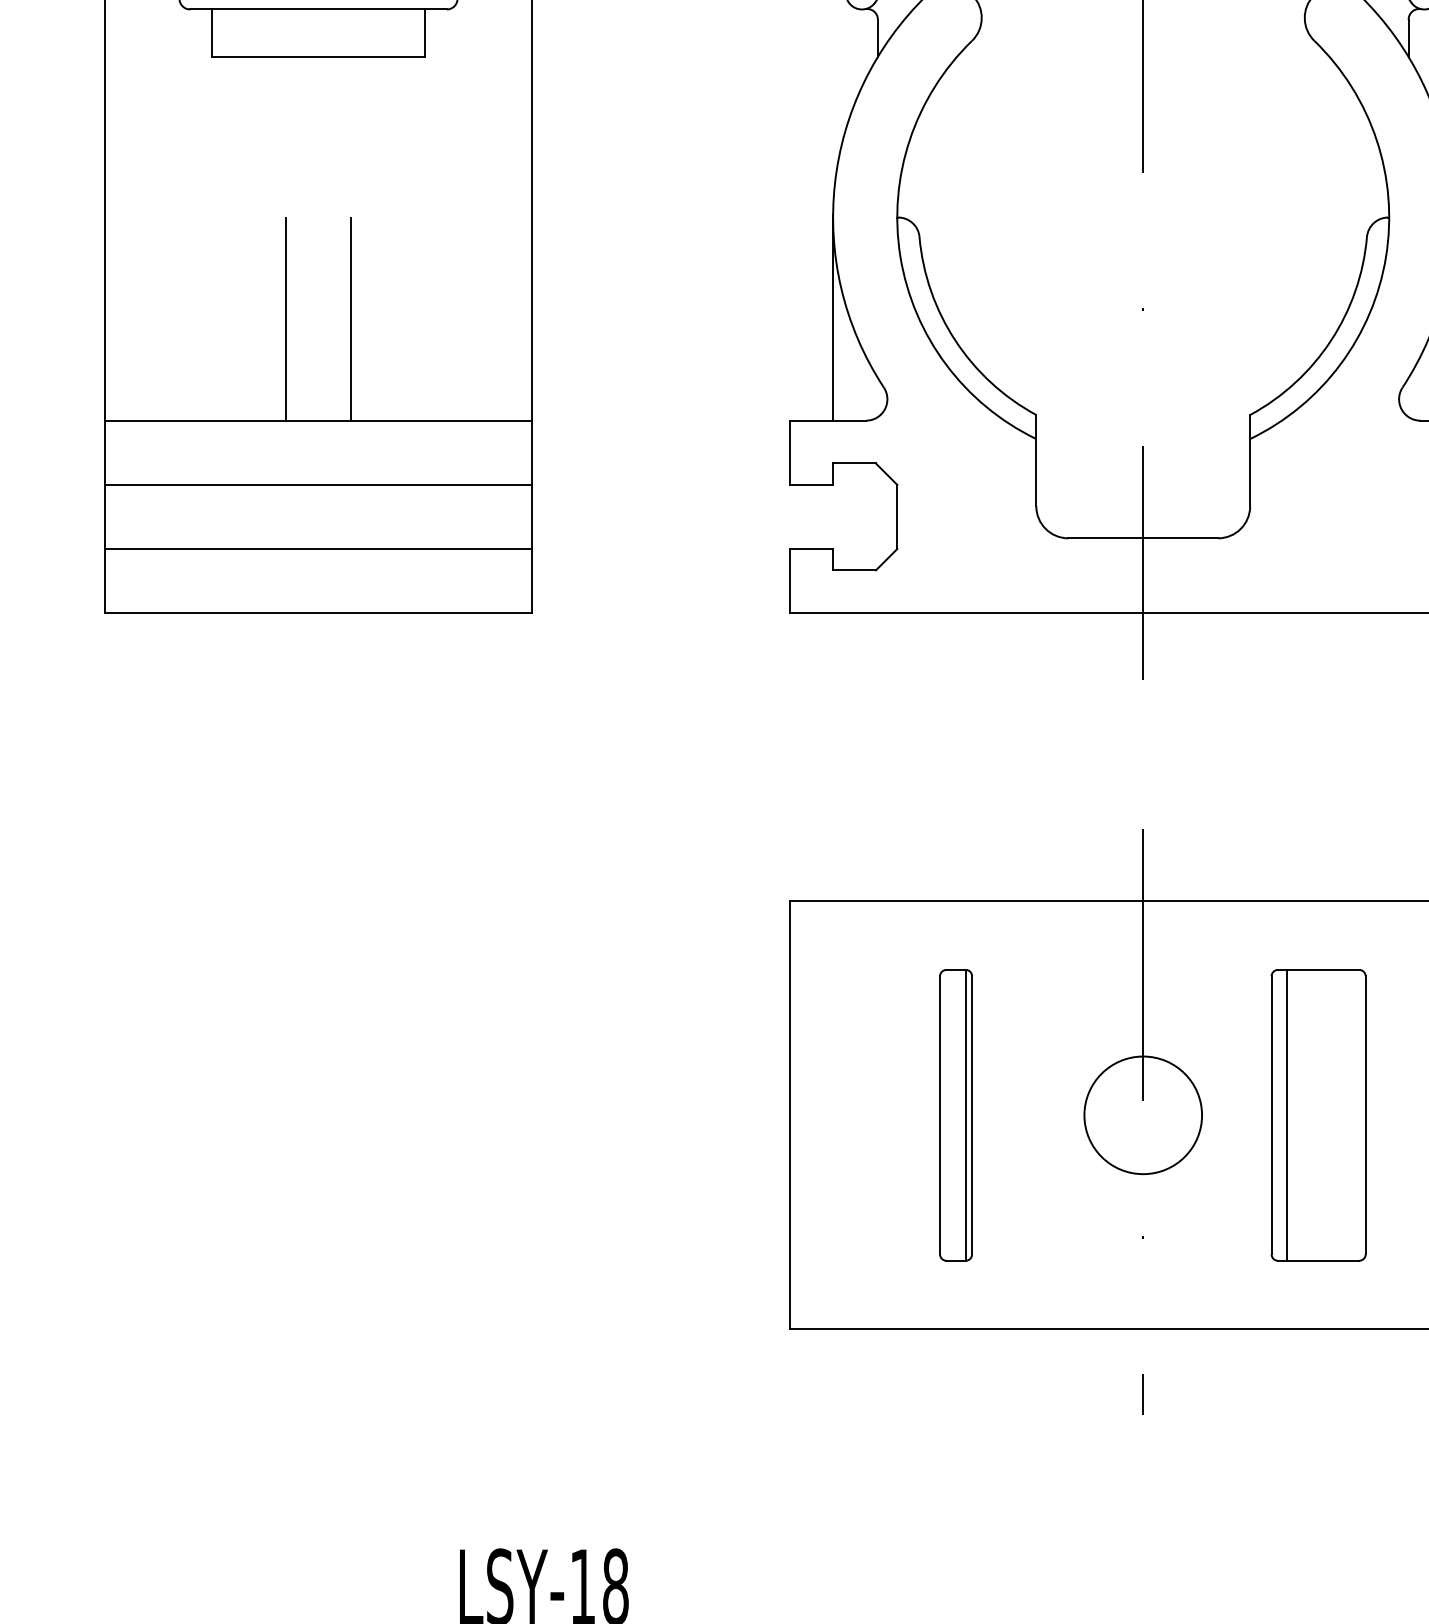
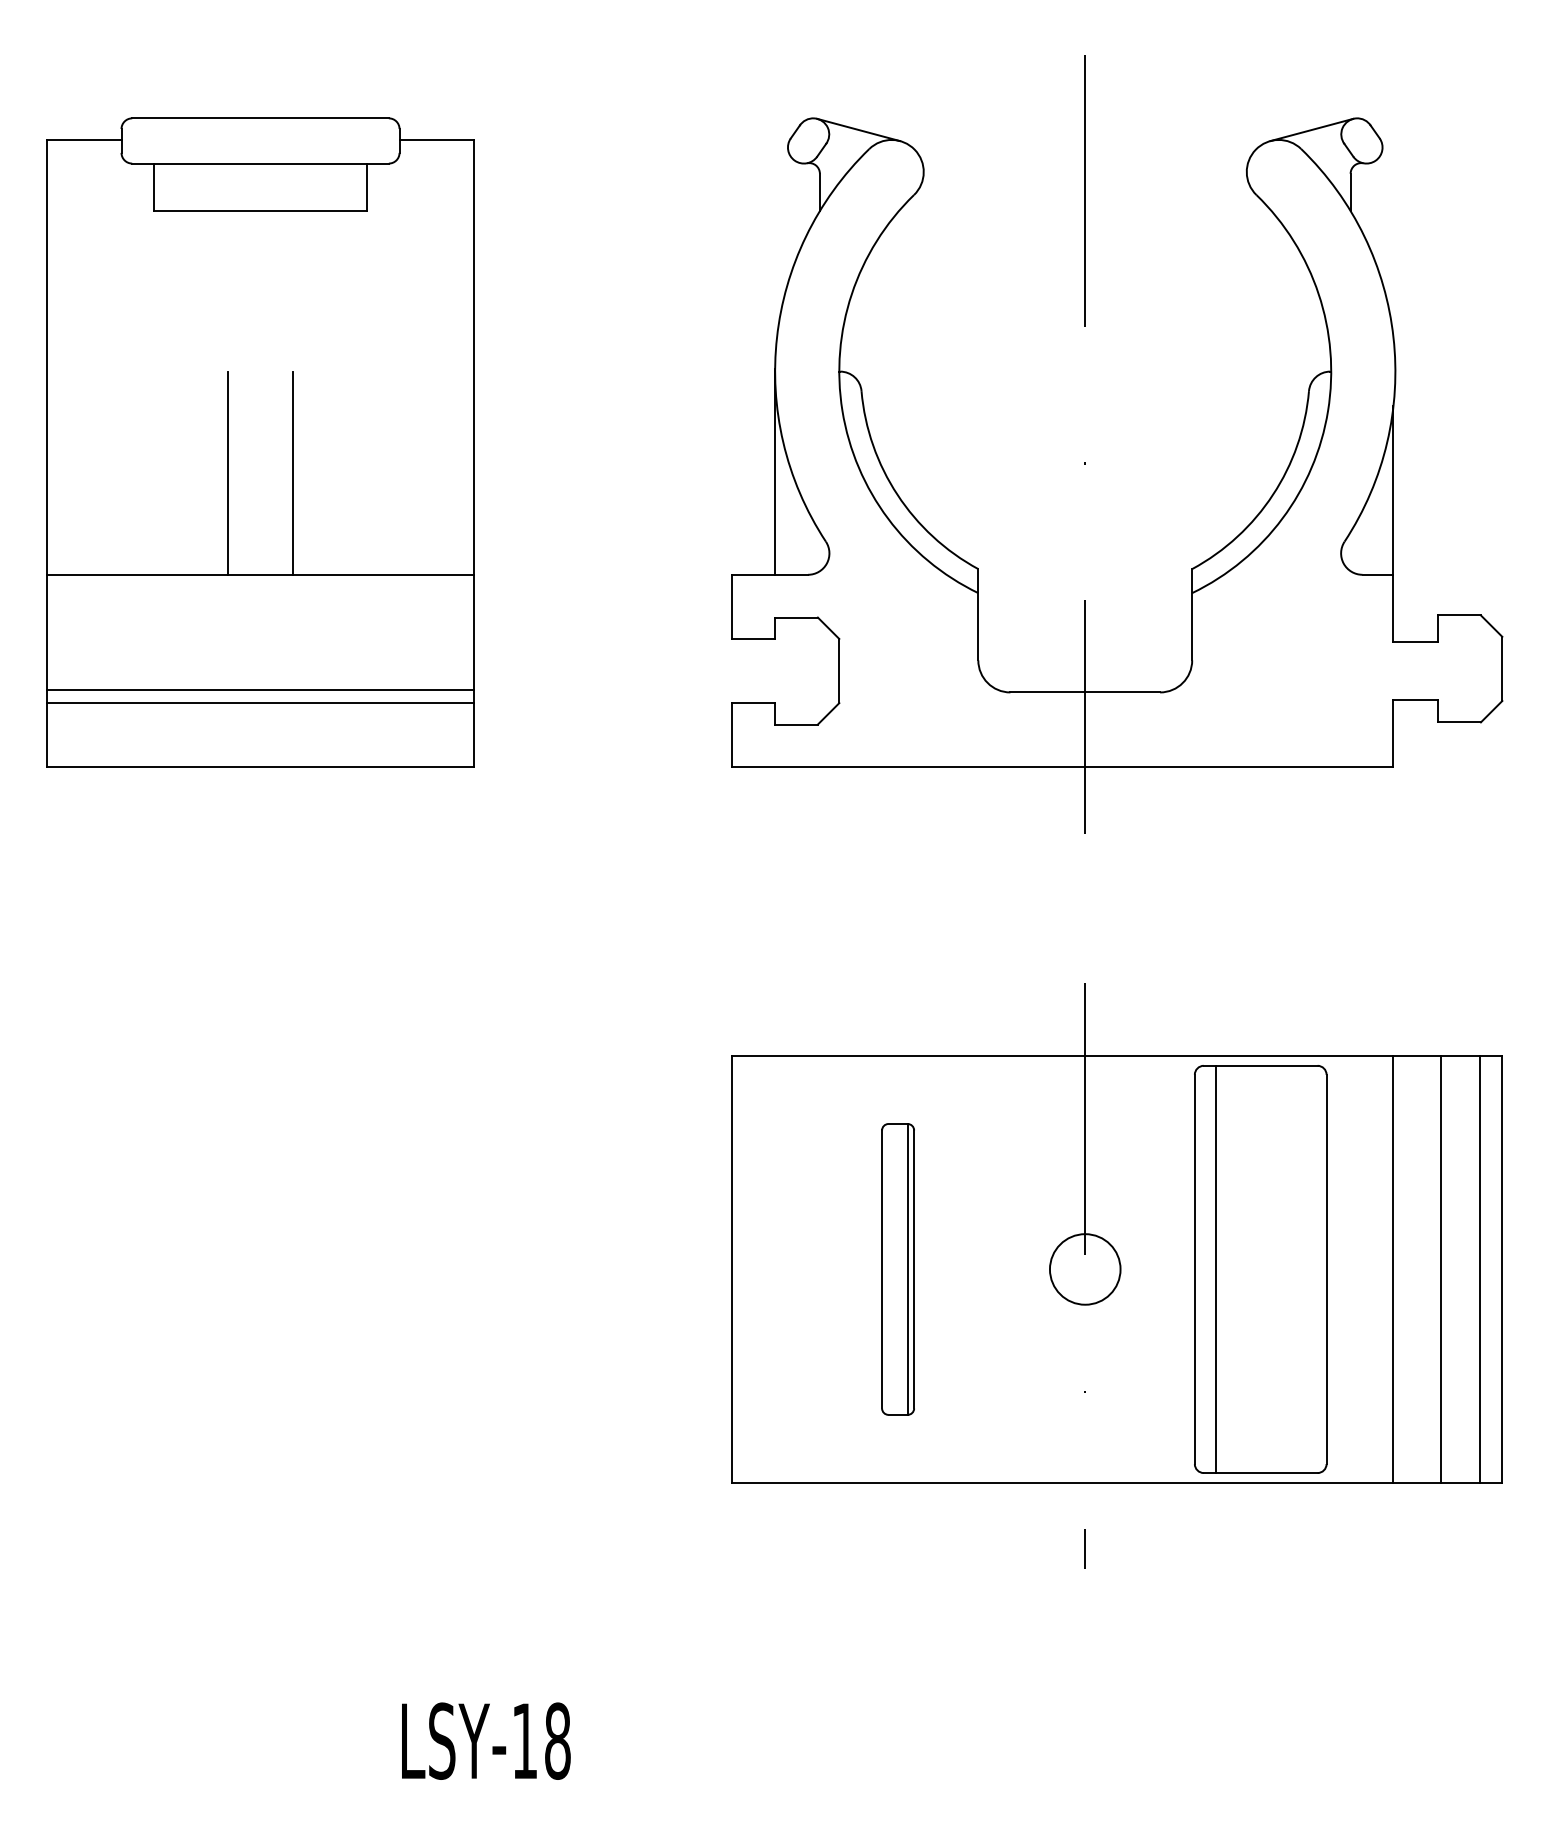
line: (318, 484) -> (260, 689), moved
circle: (1143, 1115) -> (1085, 1269), size x0.6
part: (1318, 1115) -> (1260, 1269), size x1.4

